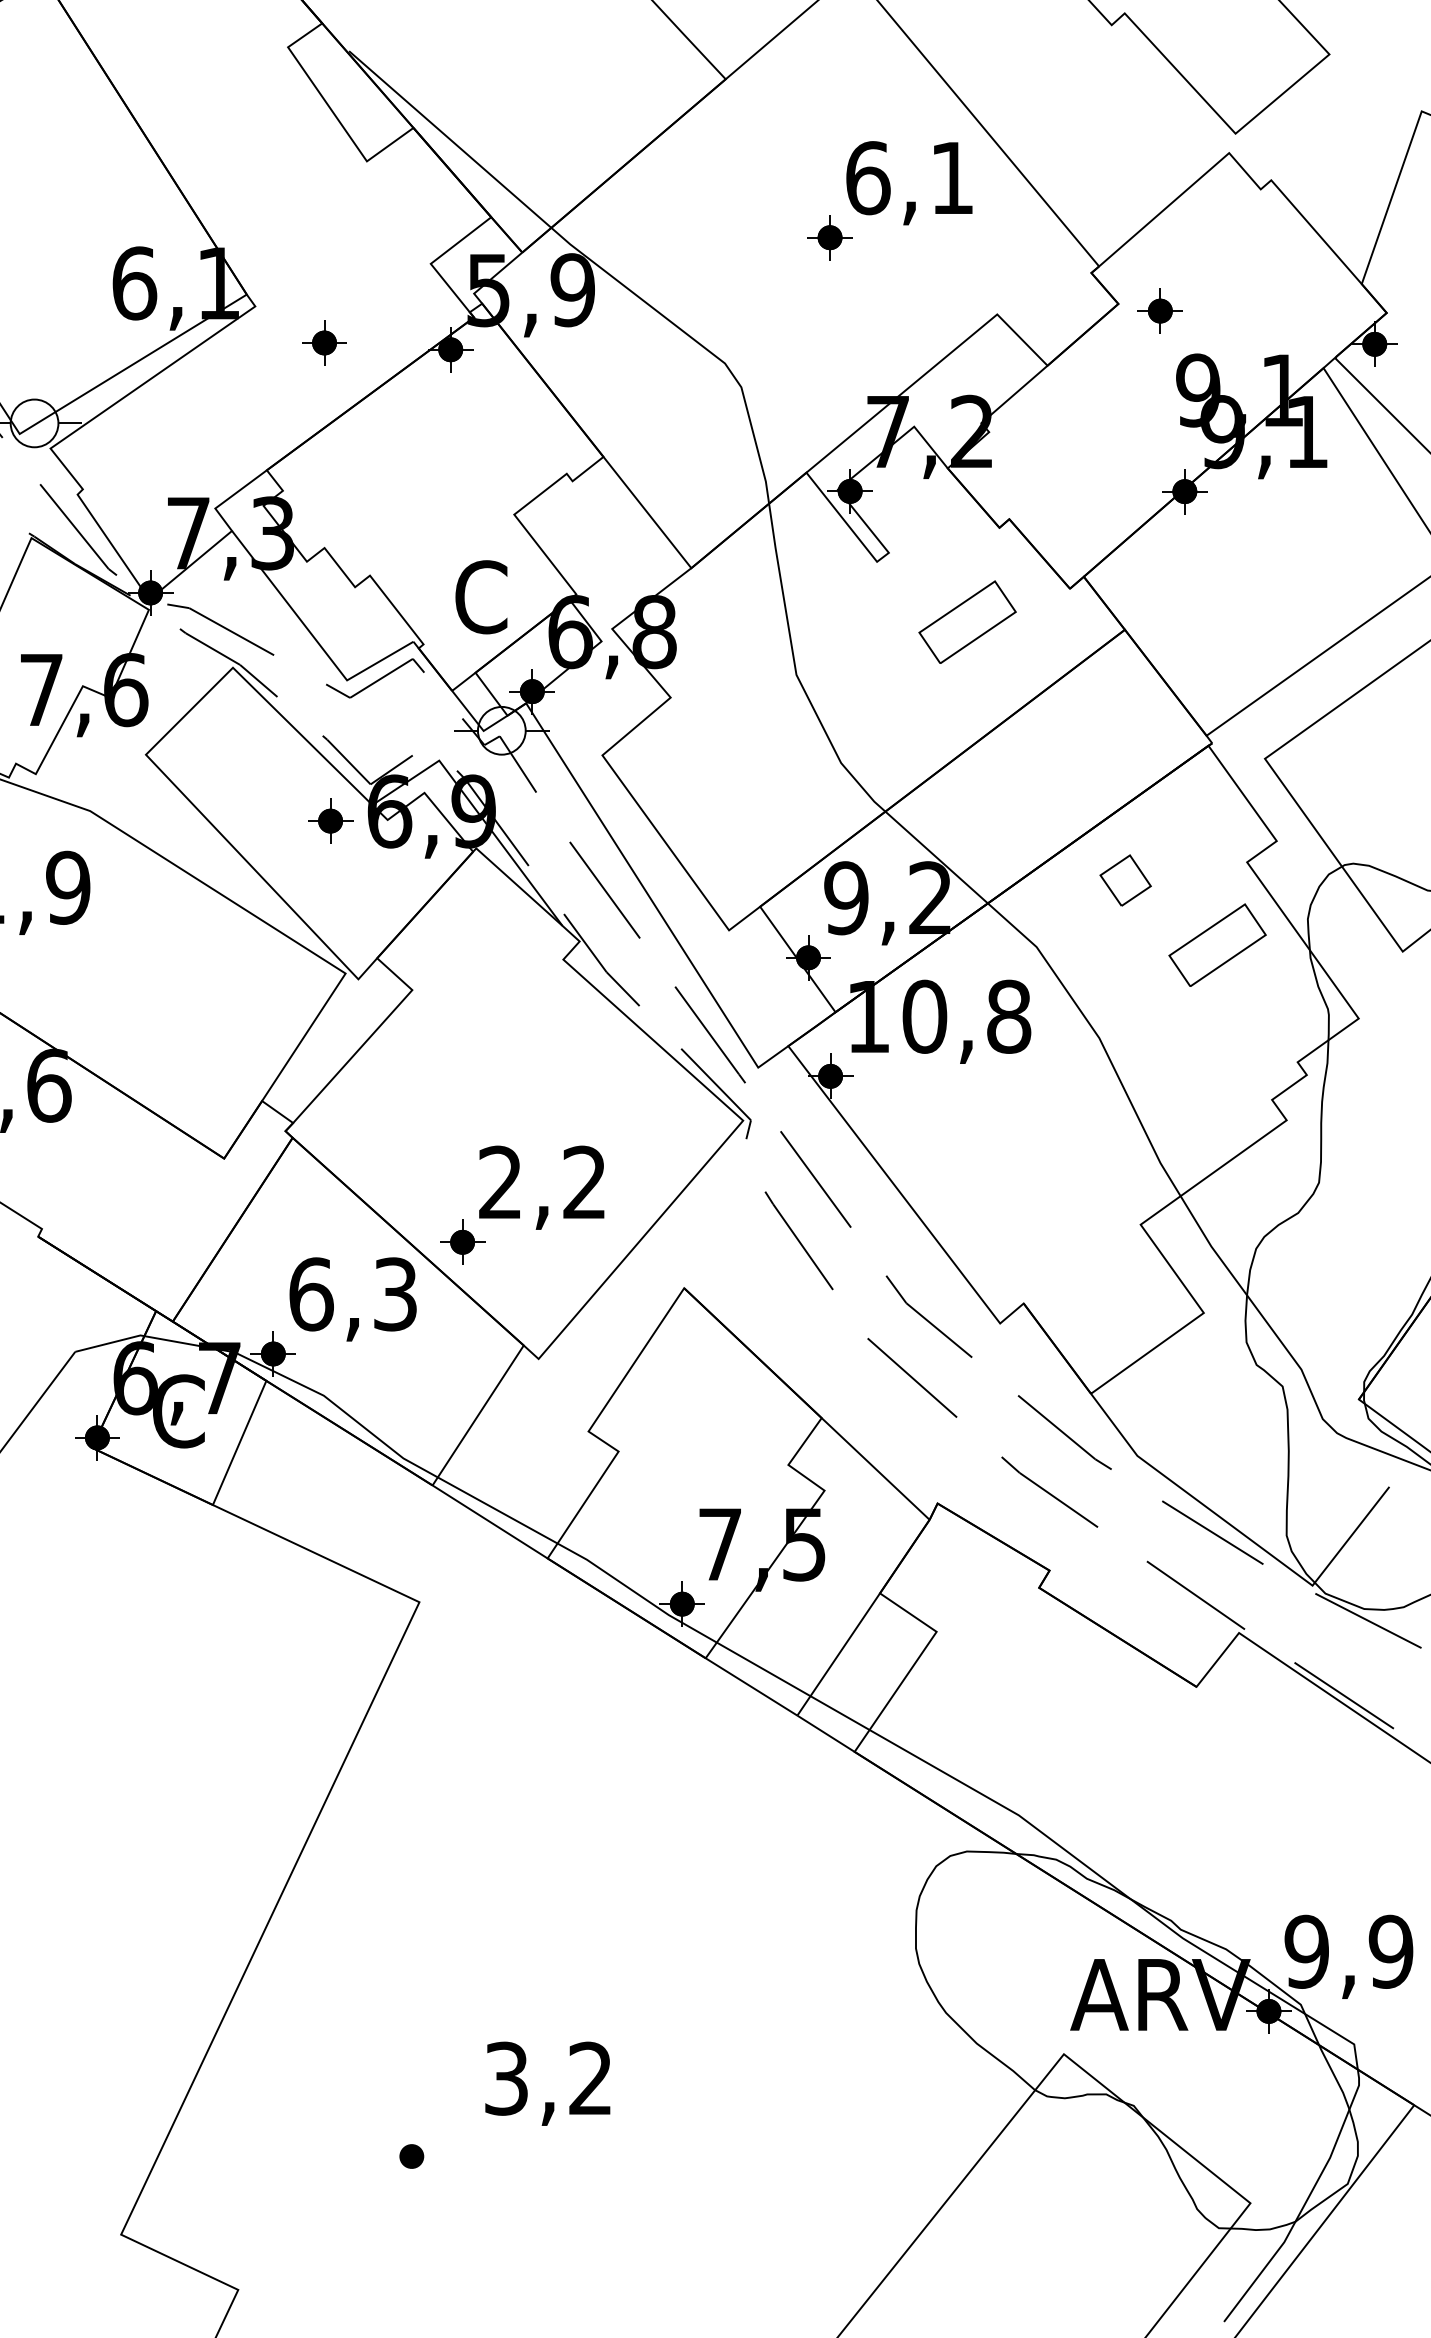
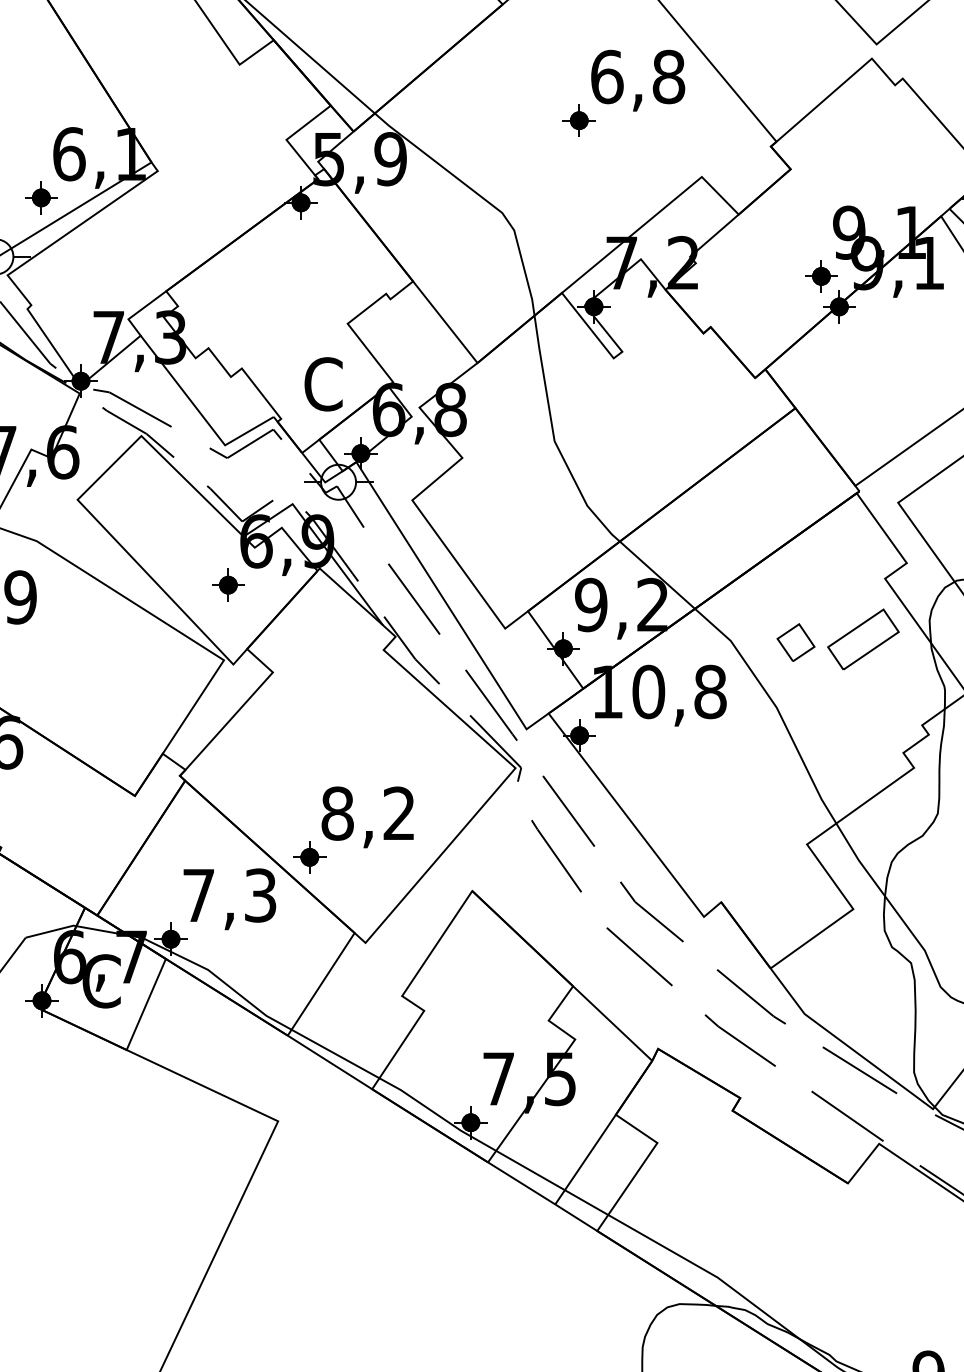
text: (952, 178) -> (669, 77), 6,1 -> 6,8
part: (1159, 310) -> (820, 275), moved
part: (324, 342) -> (41, 197), moved
part: (967, 621) -> (680, 402), removed
part: (330, 820) -> (228, 584), moved
part: (1125, 880) -> (795, 642), moved
text: (500, 1182) -> (337, 813), 2,2 -> 8,2
text: (311, 1294) -> (198, 895), 6,3 -> 7,3

